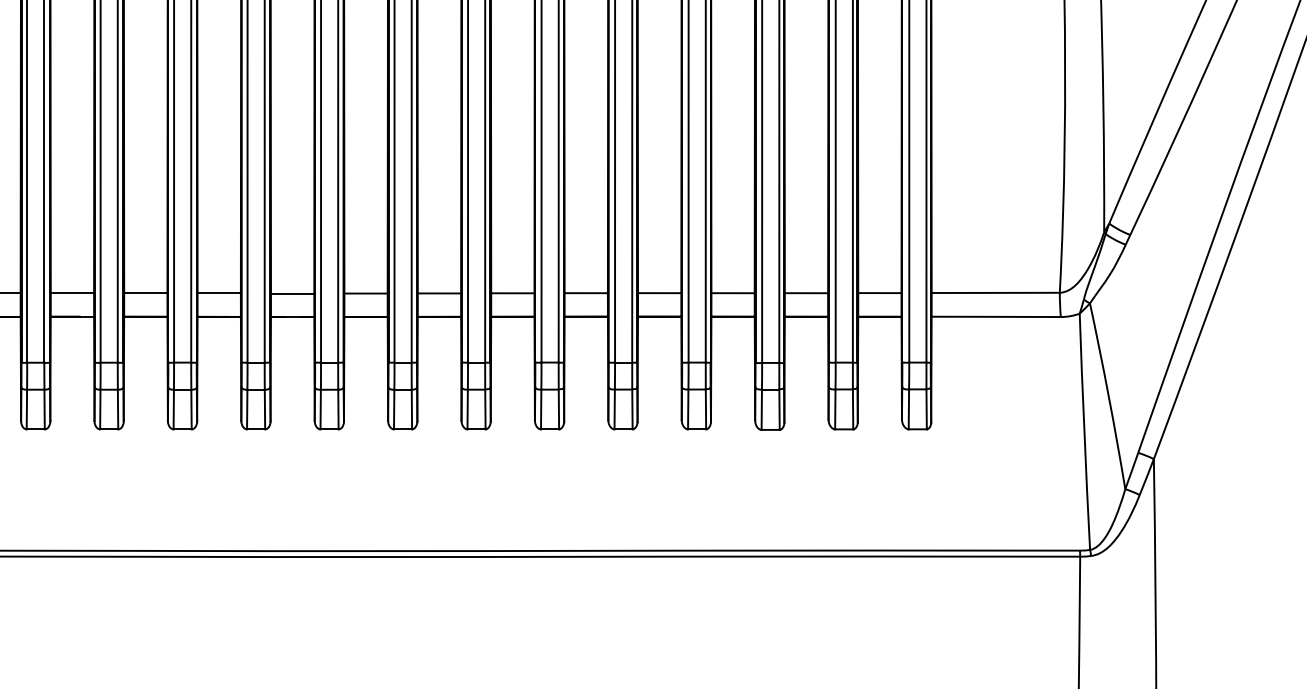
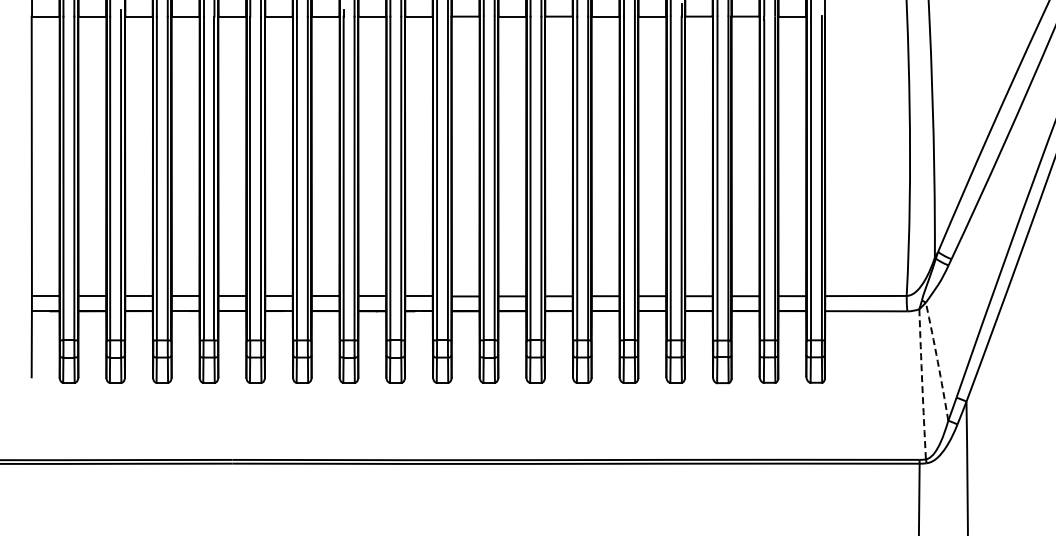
arc: (1108, 395) -> (937, 361), solid -> dashed
arc: (1084, 432) -> (922, 384), solid -> dashed

